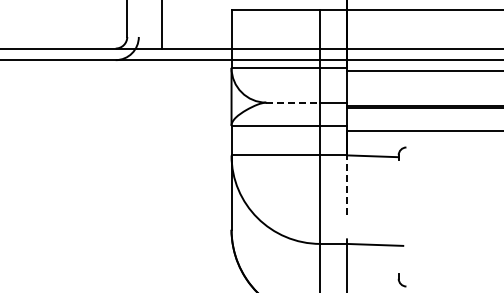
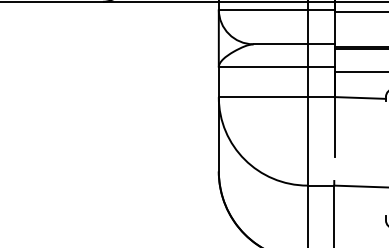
line: (293, 102) -> (280, 44), dashed -> solid
line: (347, 185) -> (334, 127), dashed -> solid

